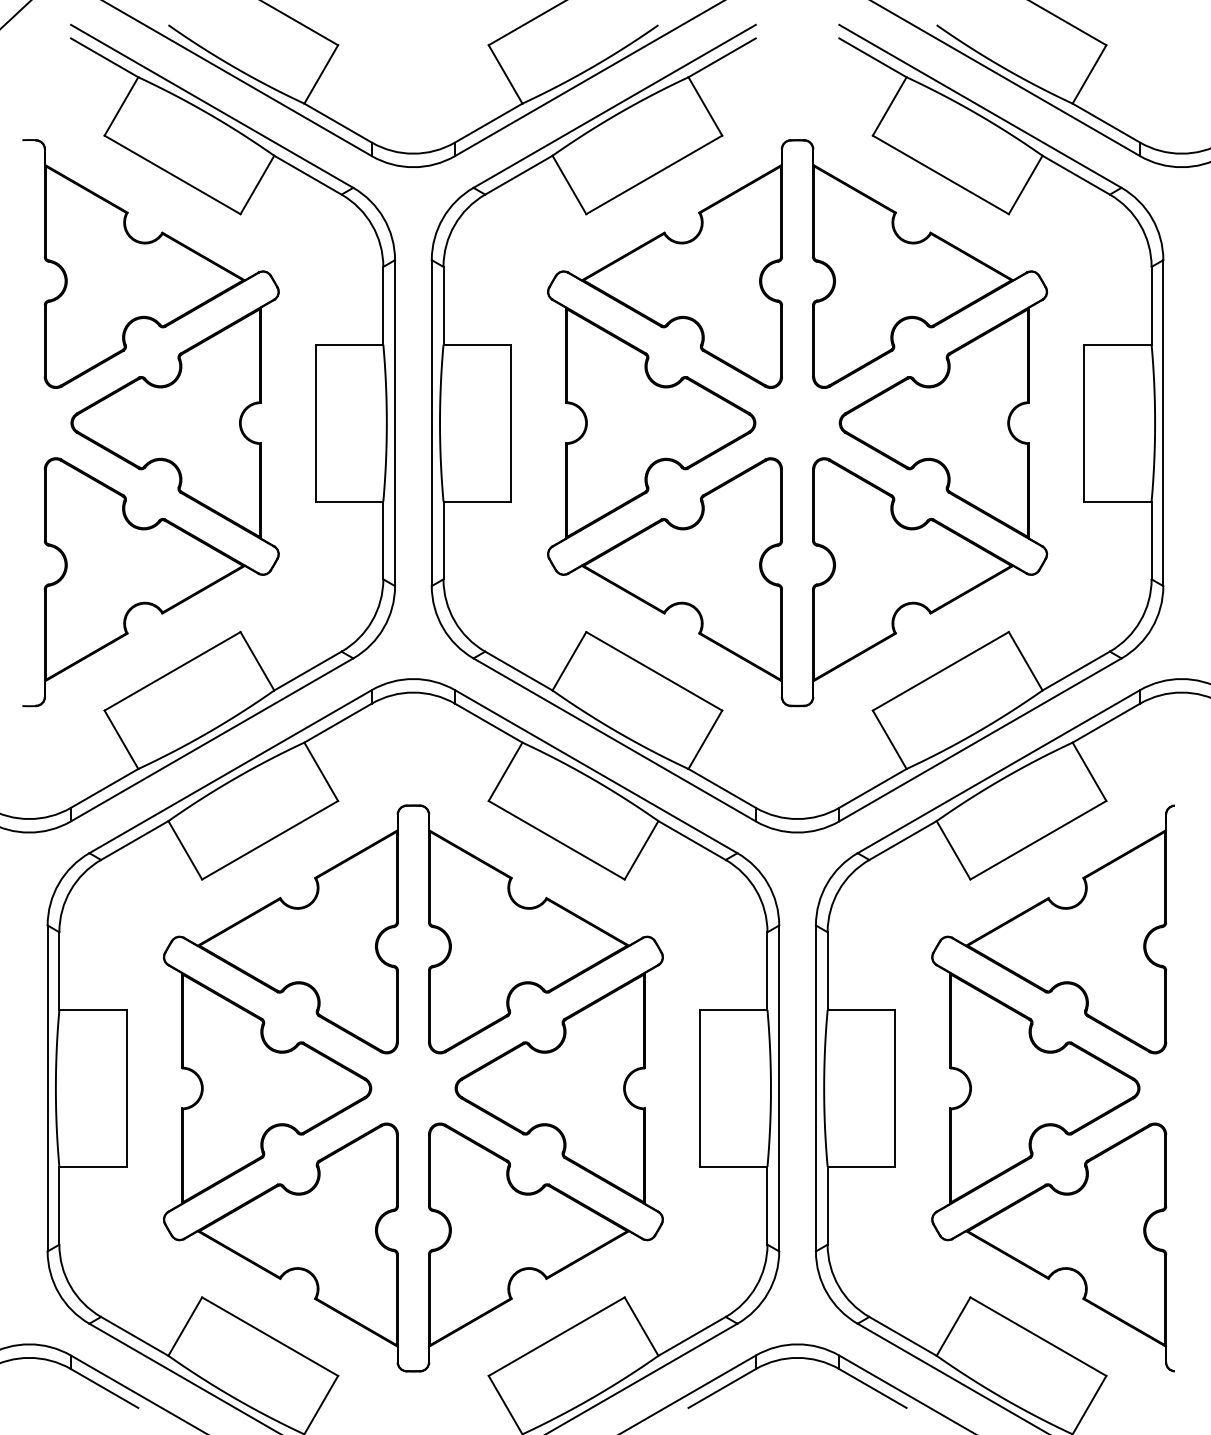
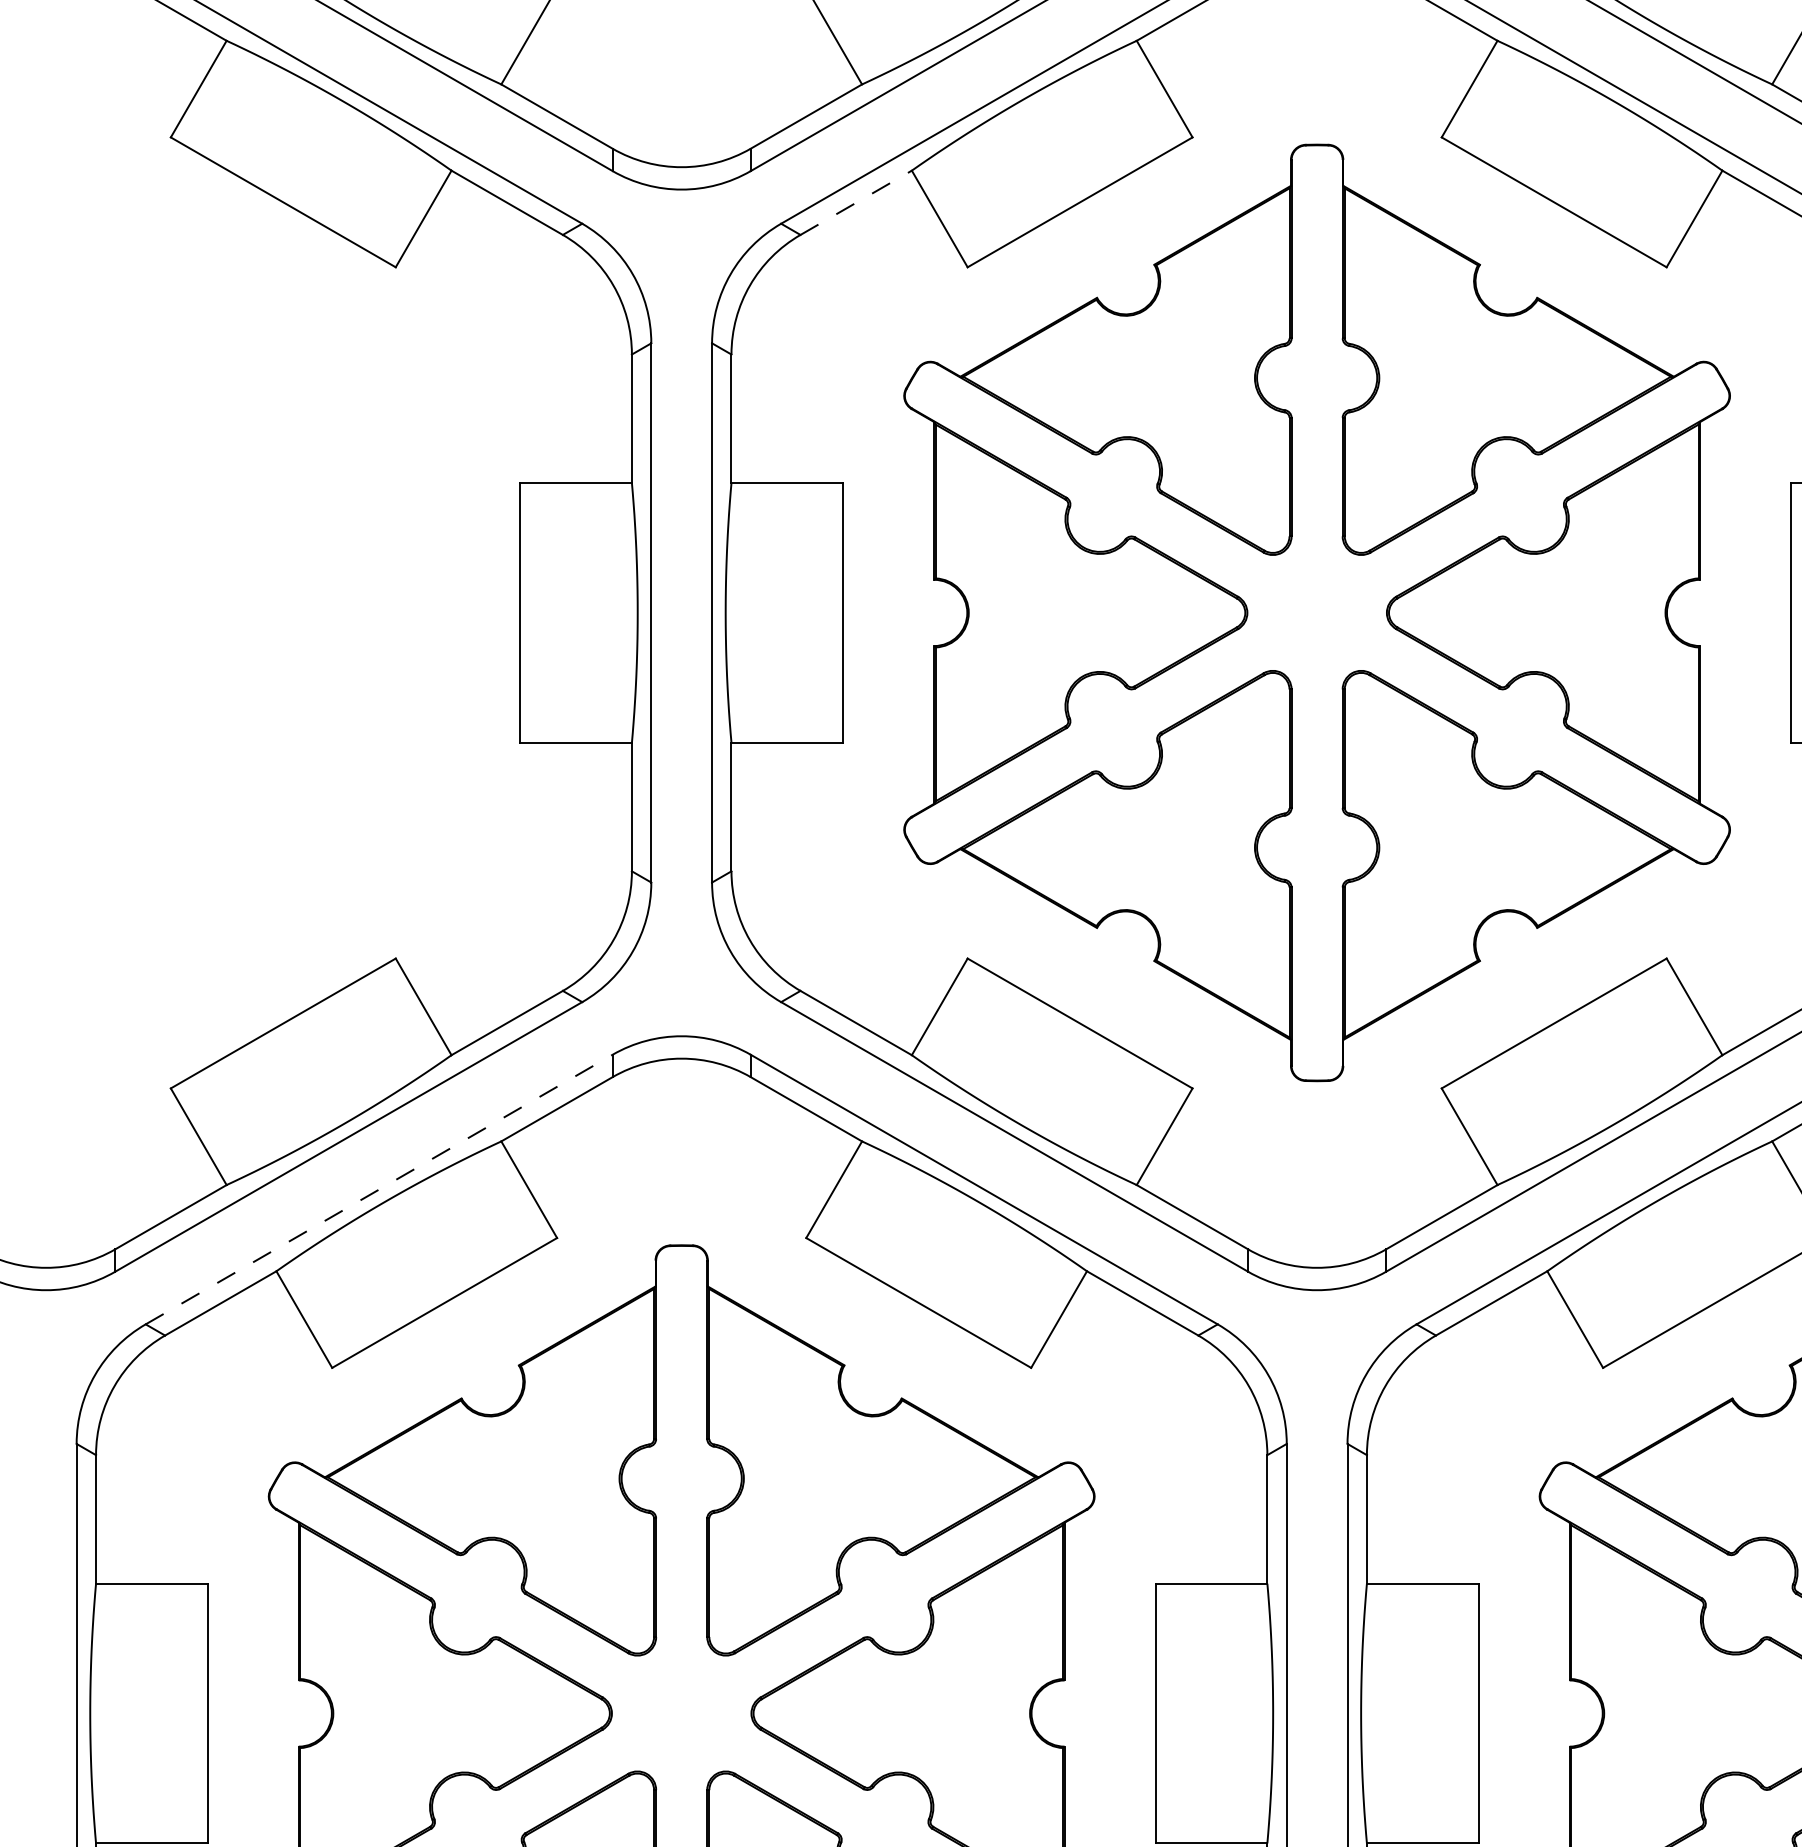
line: (518, 175) -> (855, 203), solid -> dashed
part: (150, 423) -> (246, 613), removed
line: (230, 771) -> (379, 1189), solid -> dashed

